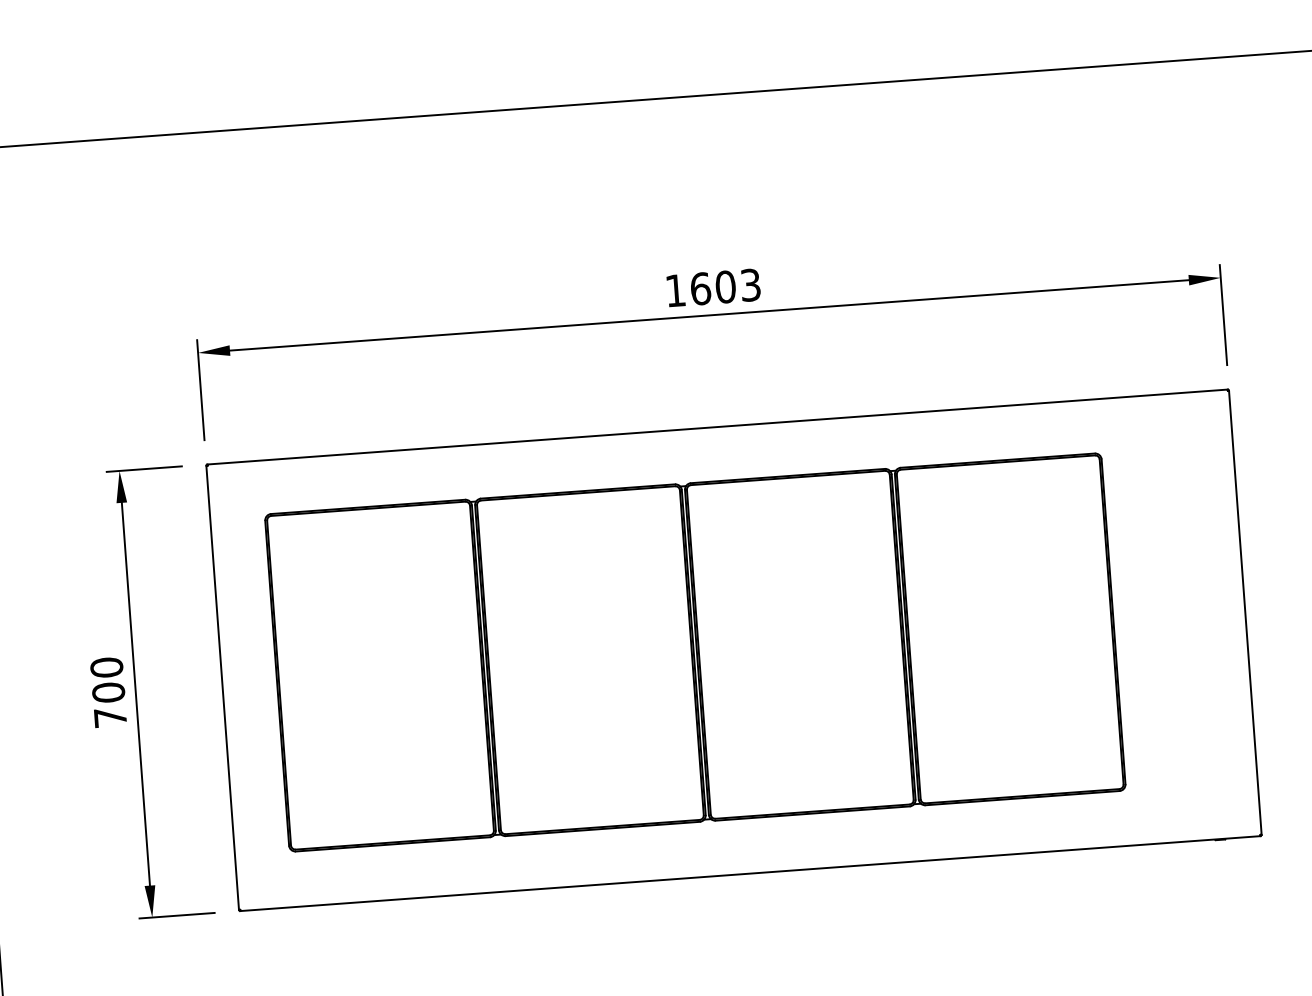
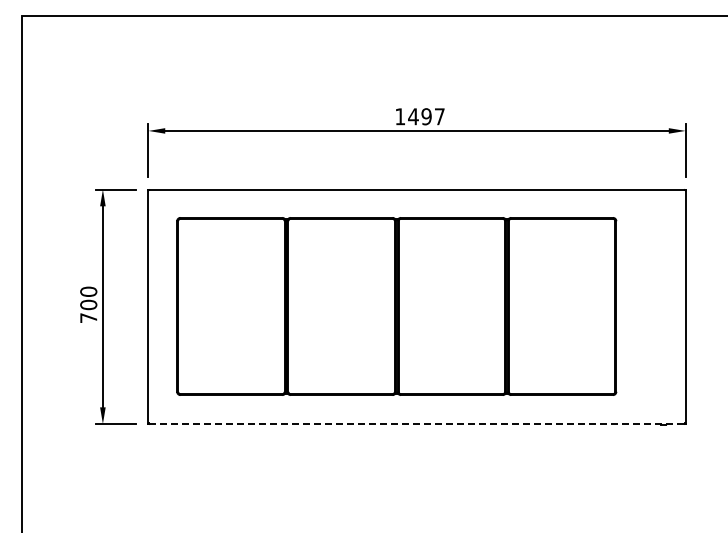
text: (725, 286) -> (426, 116), 1603 -> 1497
line: (751, 874) -> (417, 424), solid -> dashed

